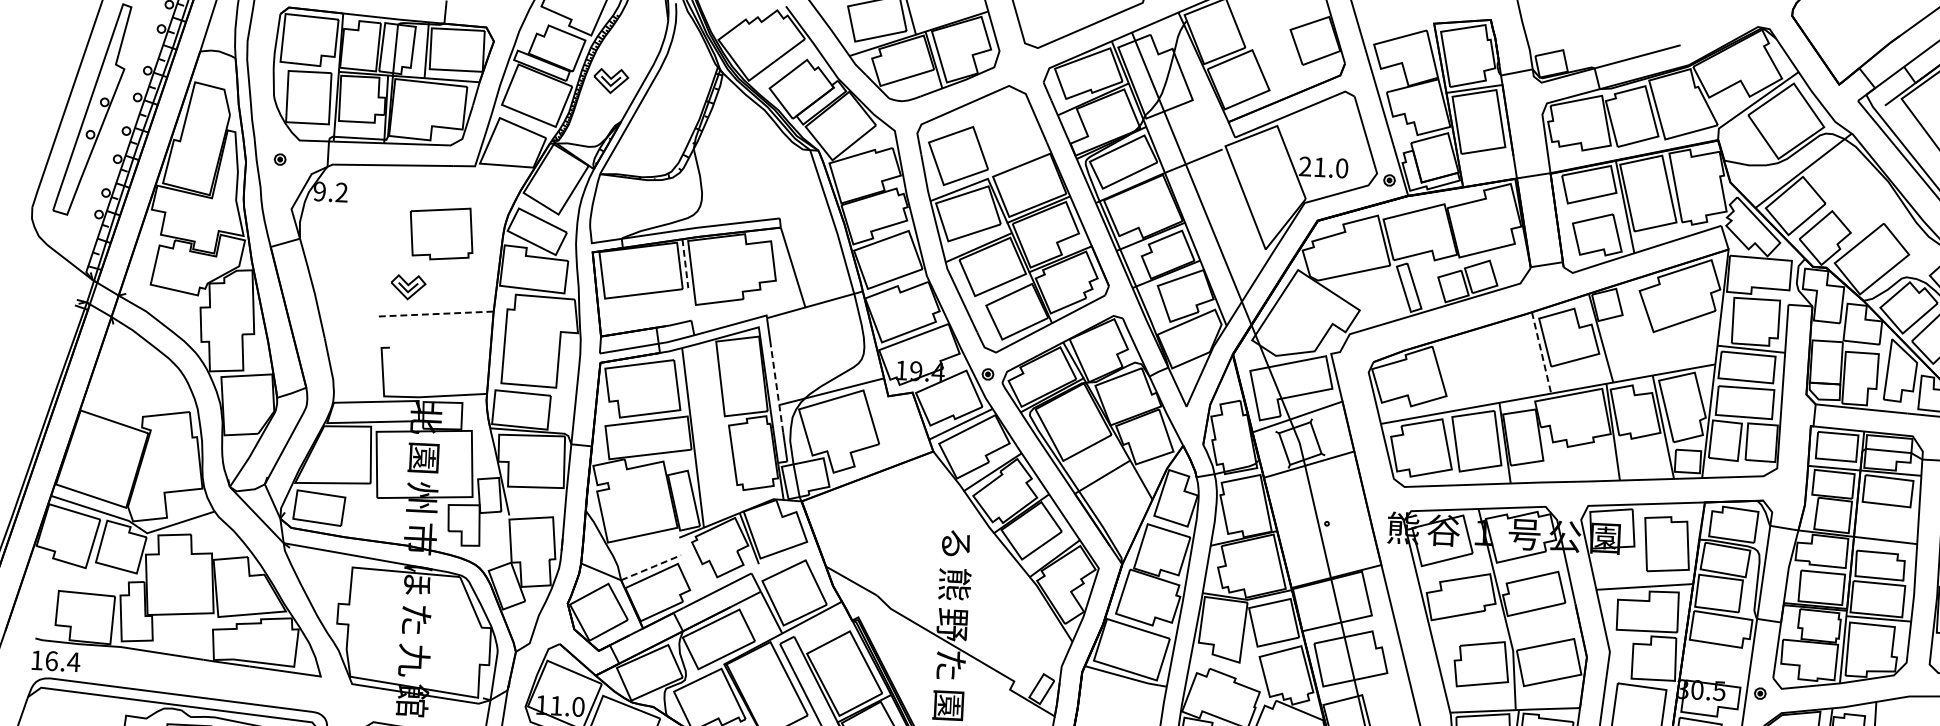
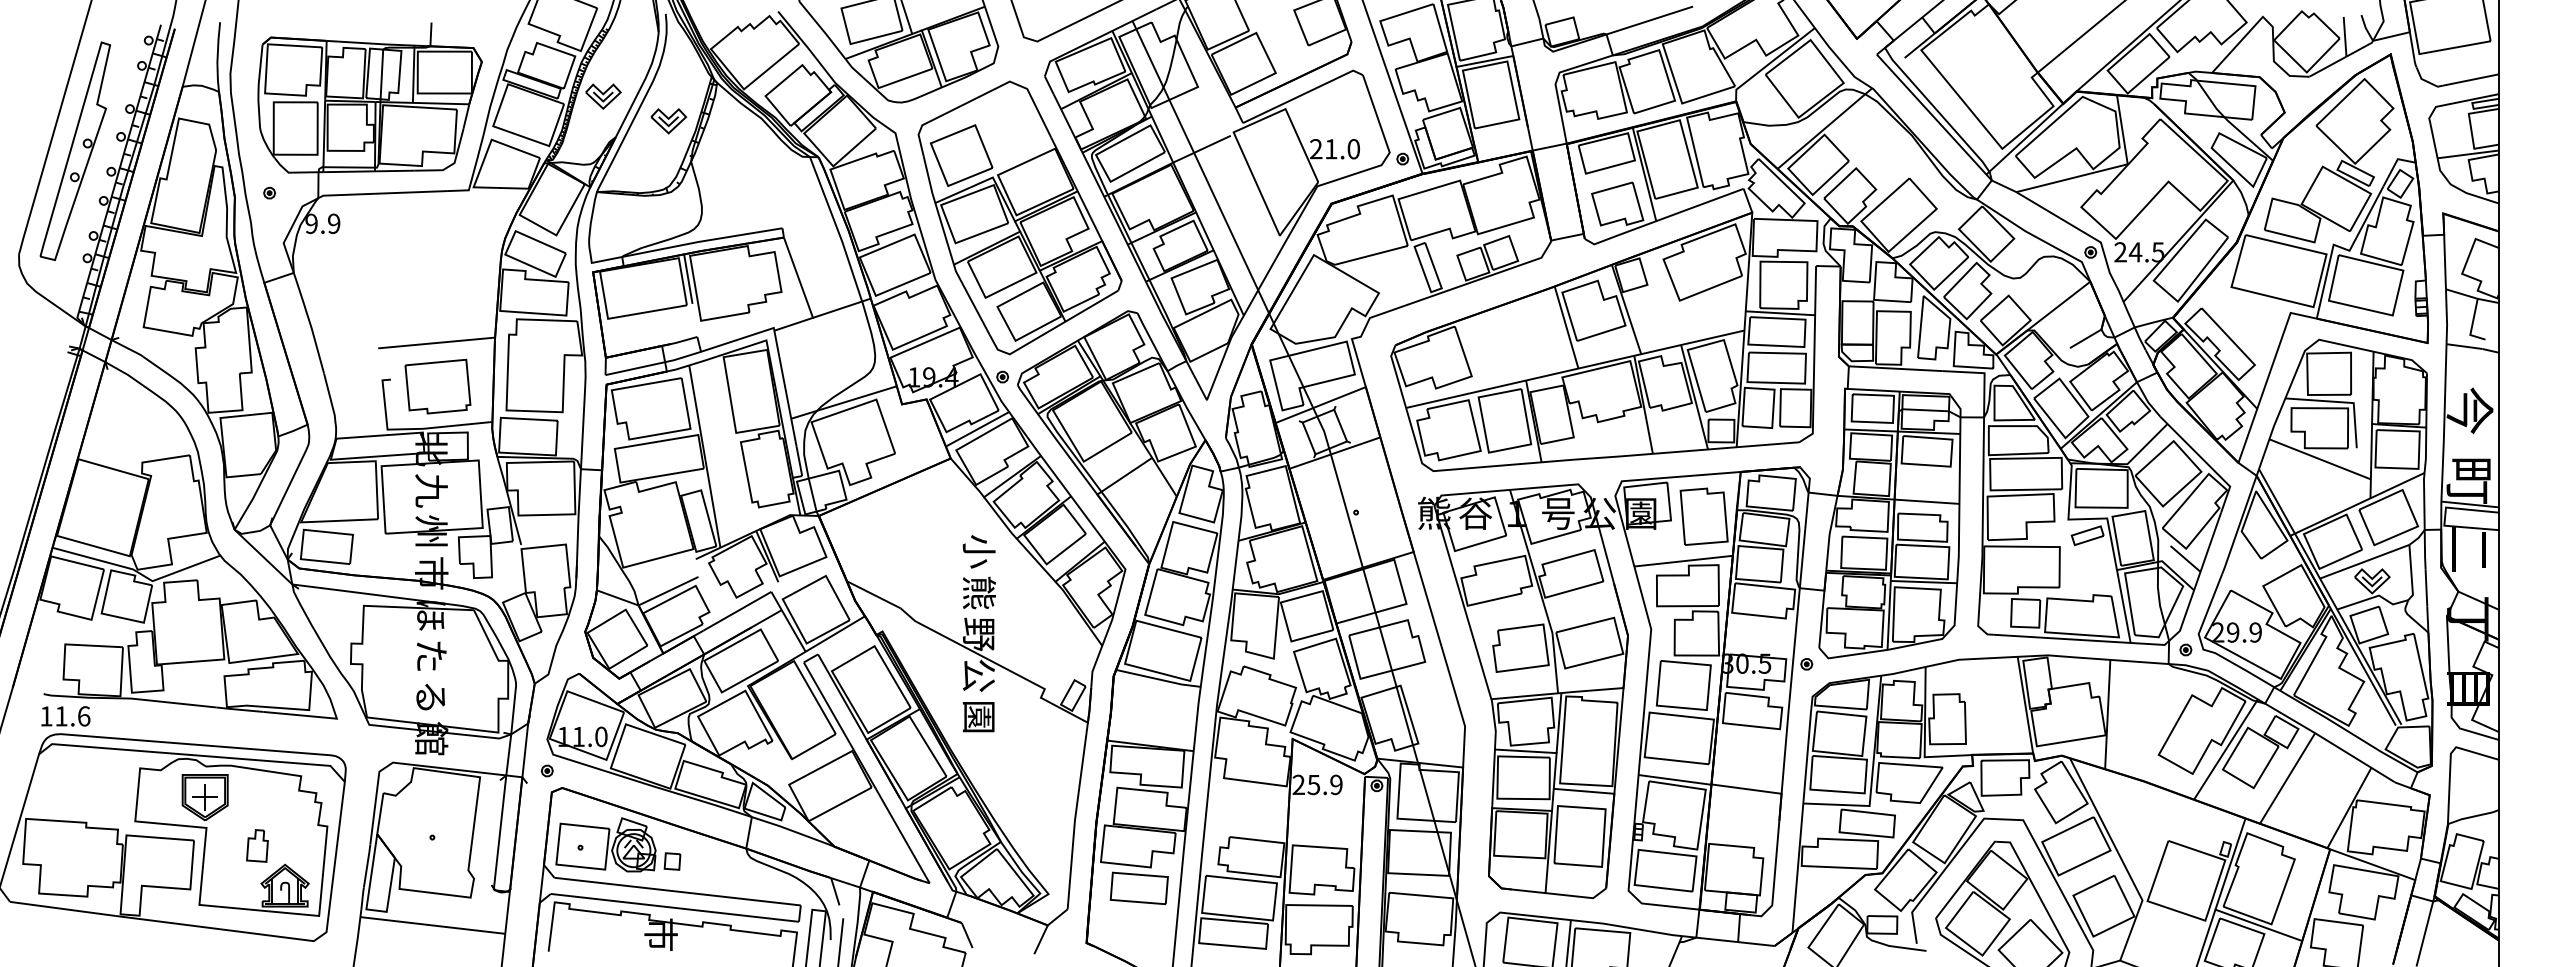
text: (342, 193) -> (334, 224), 9.2 -> 9.9
part: (441, 233) -> (437, 386), moved
line: (685, 264) -> (688, 279), dashed -> solid
part: (408, 287) -> (668, 121), moved
line: (436, 314) -> (436, 343), dashed -> solid
line: (1541, 352) -> (1566, 327), dashed -> solid
line: (776, 388) -> (787, 401), dashed -> solid
text: (424, 457) -> (431, 490), 園 -> 九
text: (956, 543) -> (978, 551), る -> 小
line: (651, 567) -> (668, 590), dashed -> solid
text: (414, 660) -> (431, 697), 九 -> る
text: (62, 661) -> (72, 716), 16.4 -> 11.6
text: (950, 664) -> (978, 675), た -> 公

